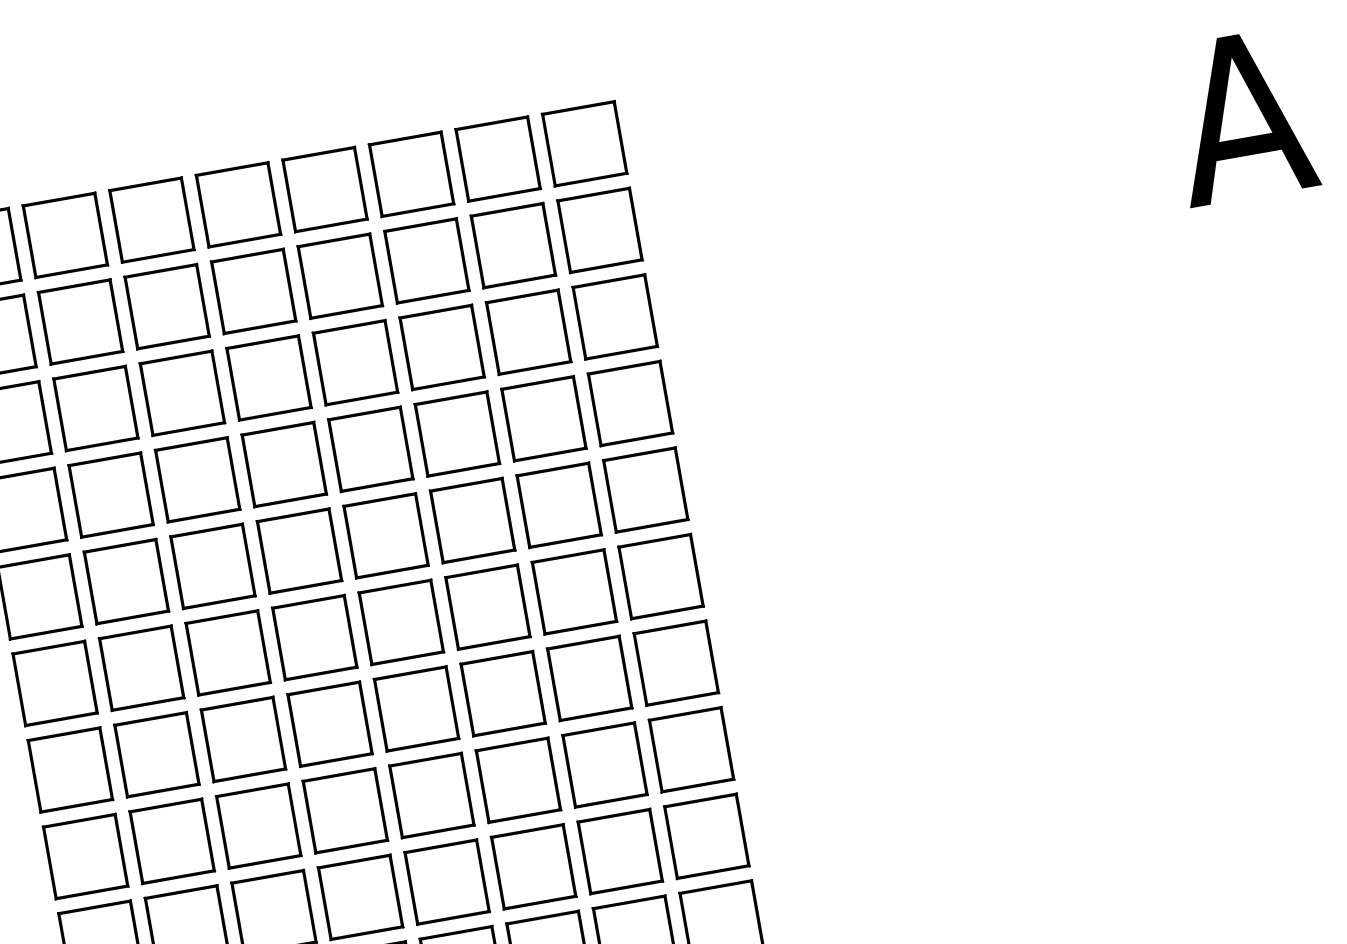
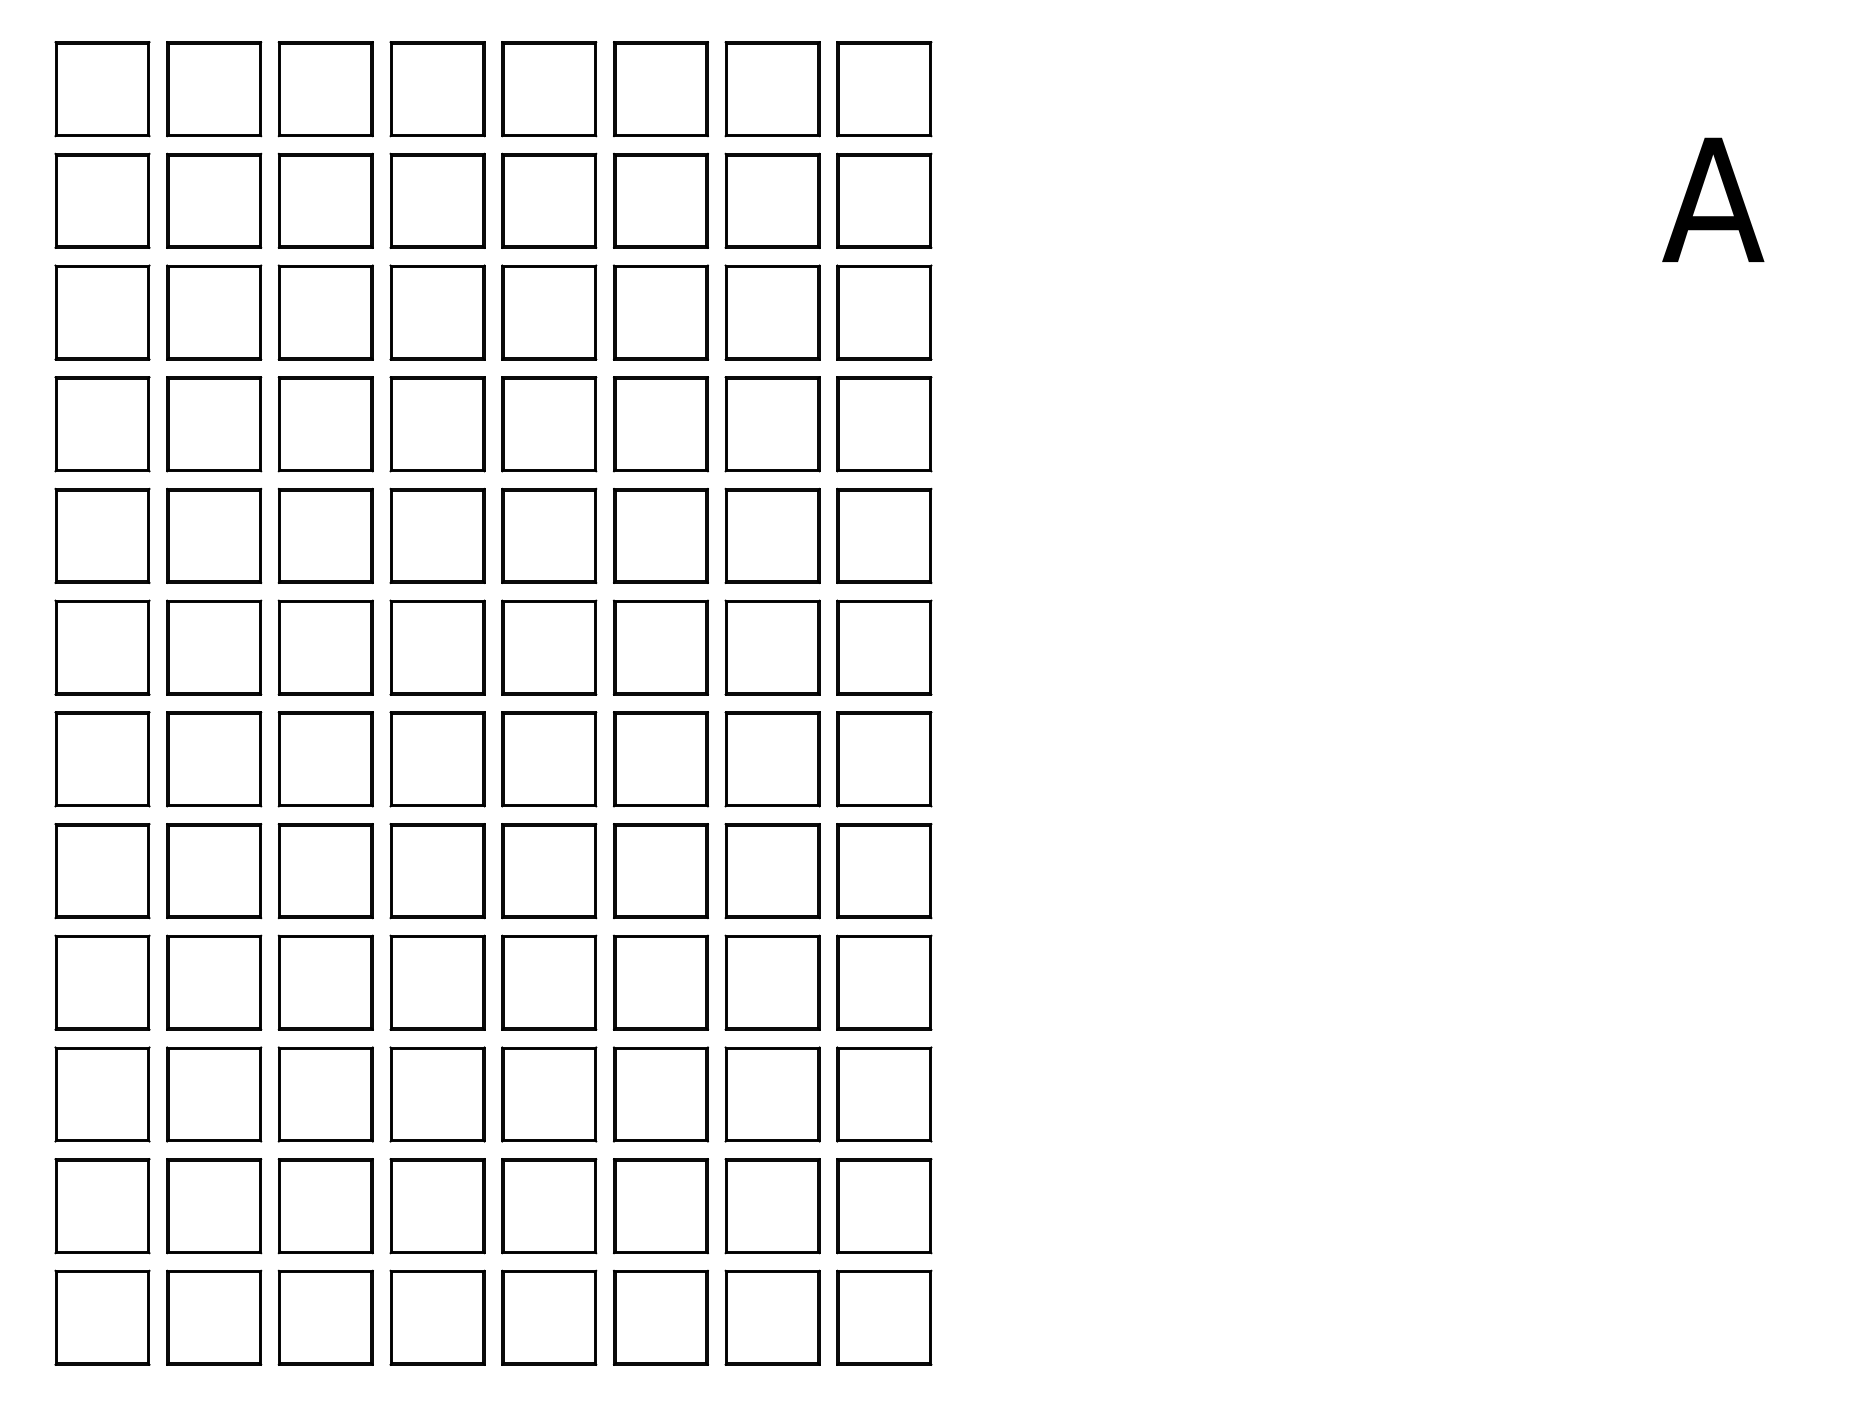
part: (1242, 116) -> (1713, 199), size x0.6

